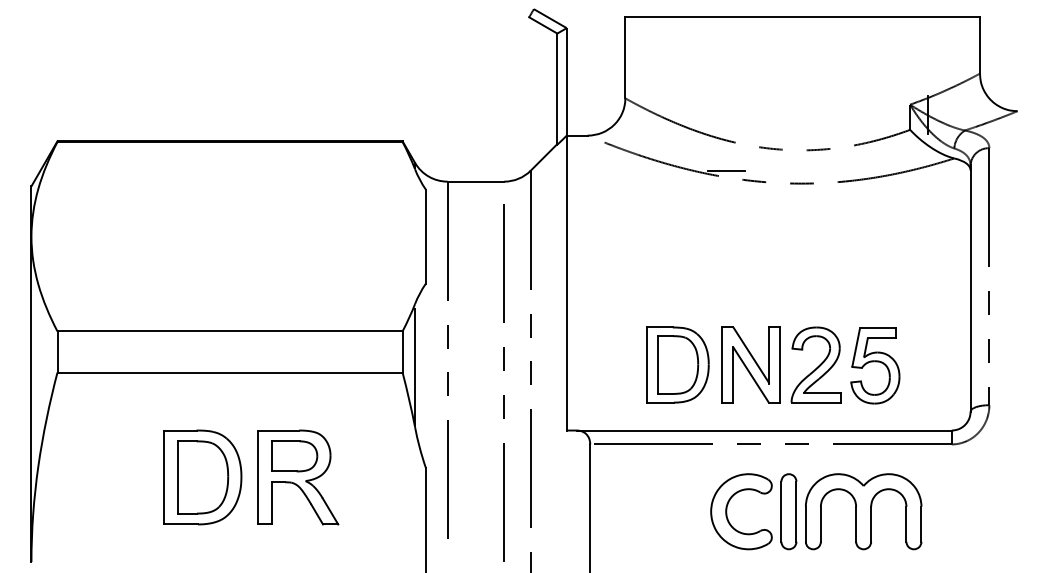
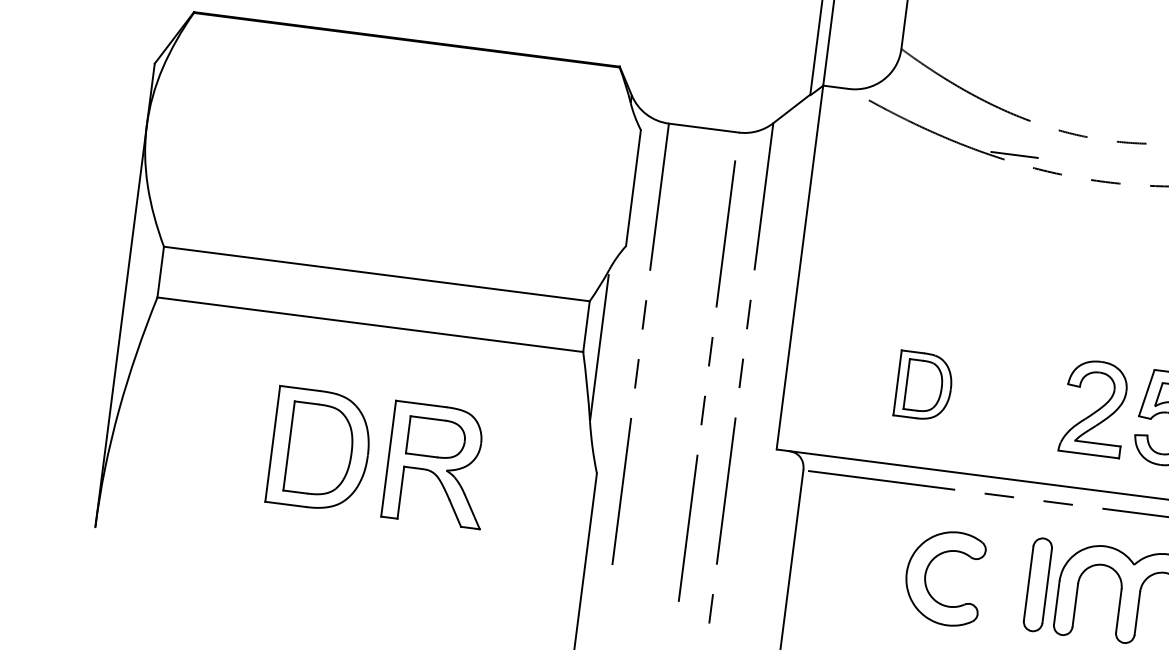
part: (677, 364) -> (923, 385), size x0.7
part: (750, 364) -> (1013, 397), removed
part: (727, 511) -> (926, 575), moved

